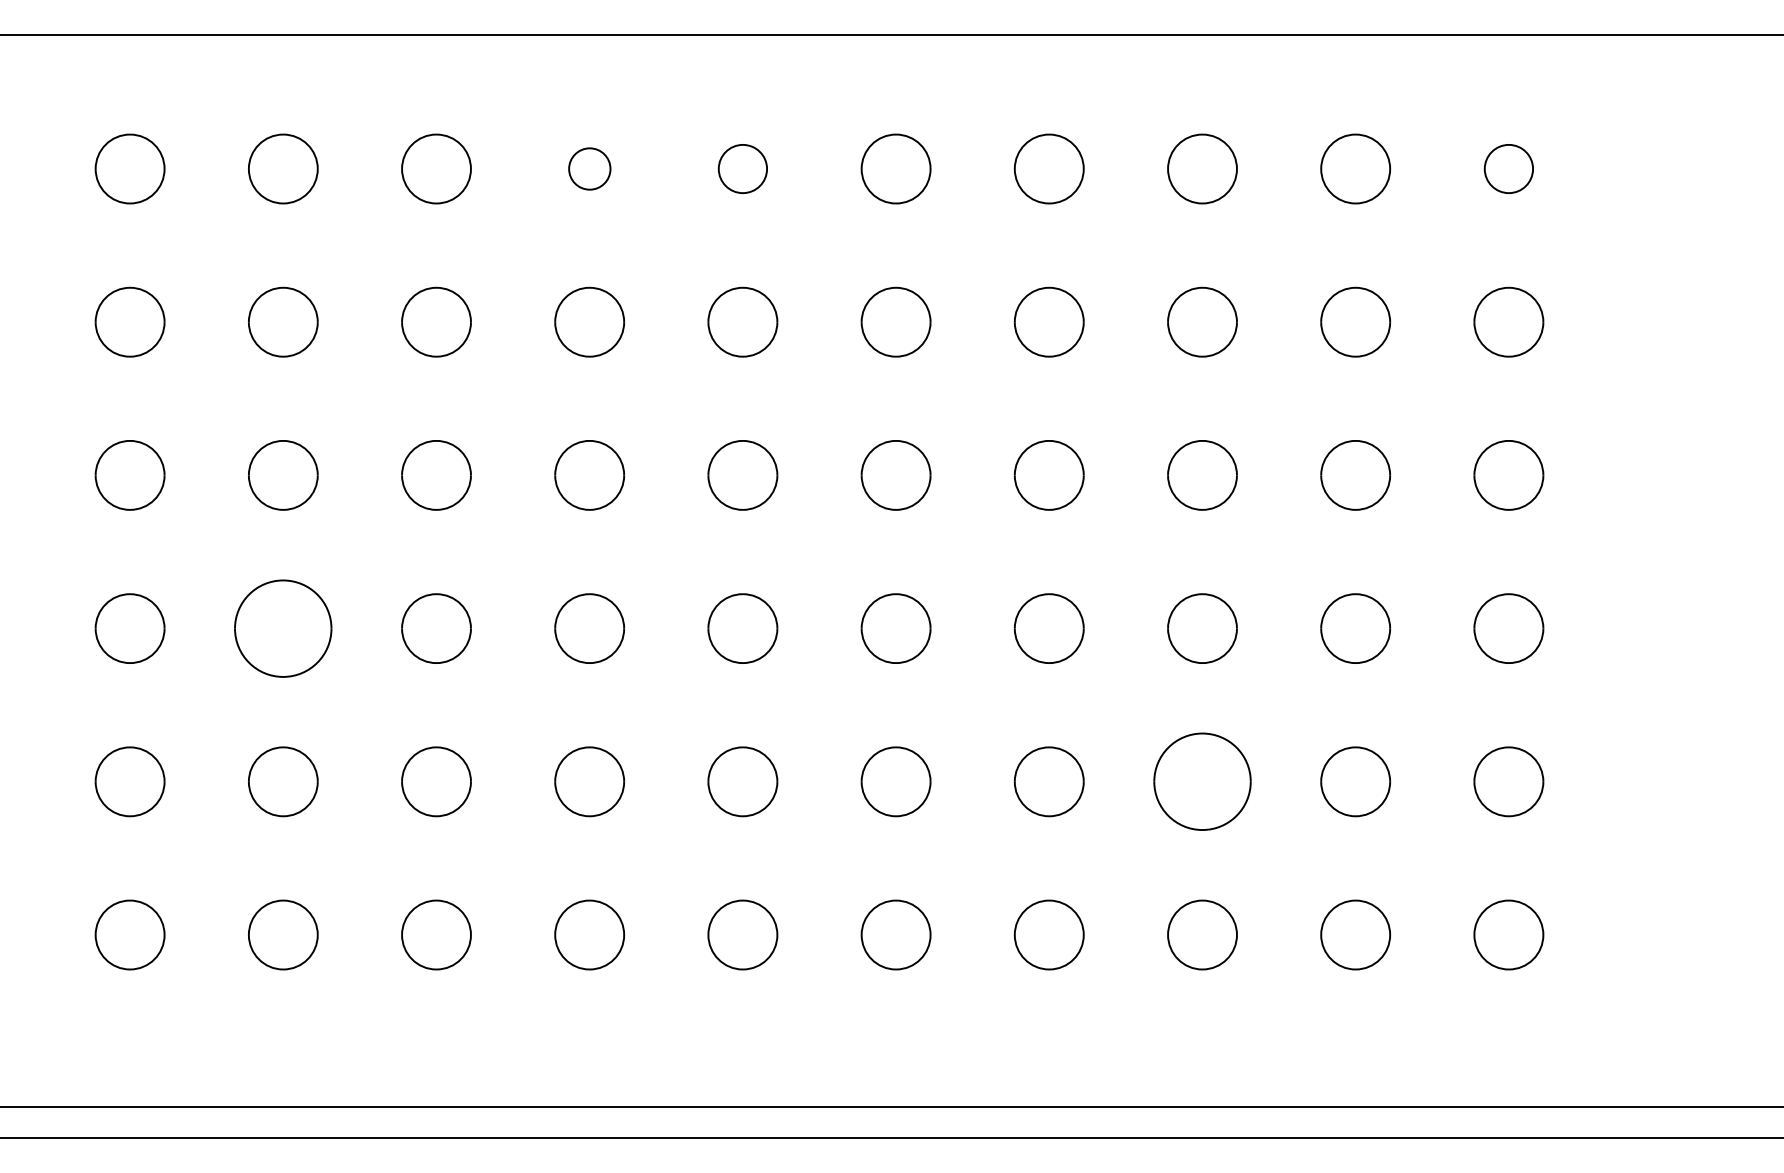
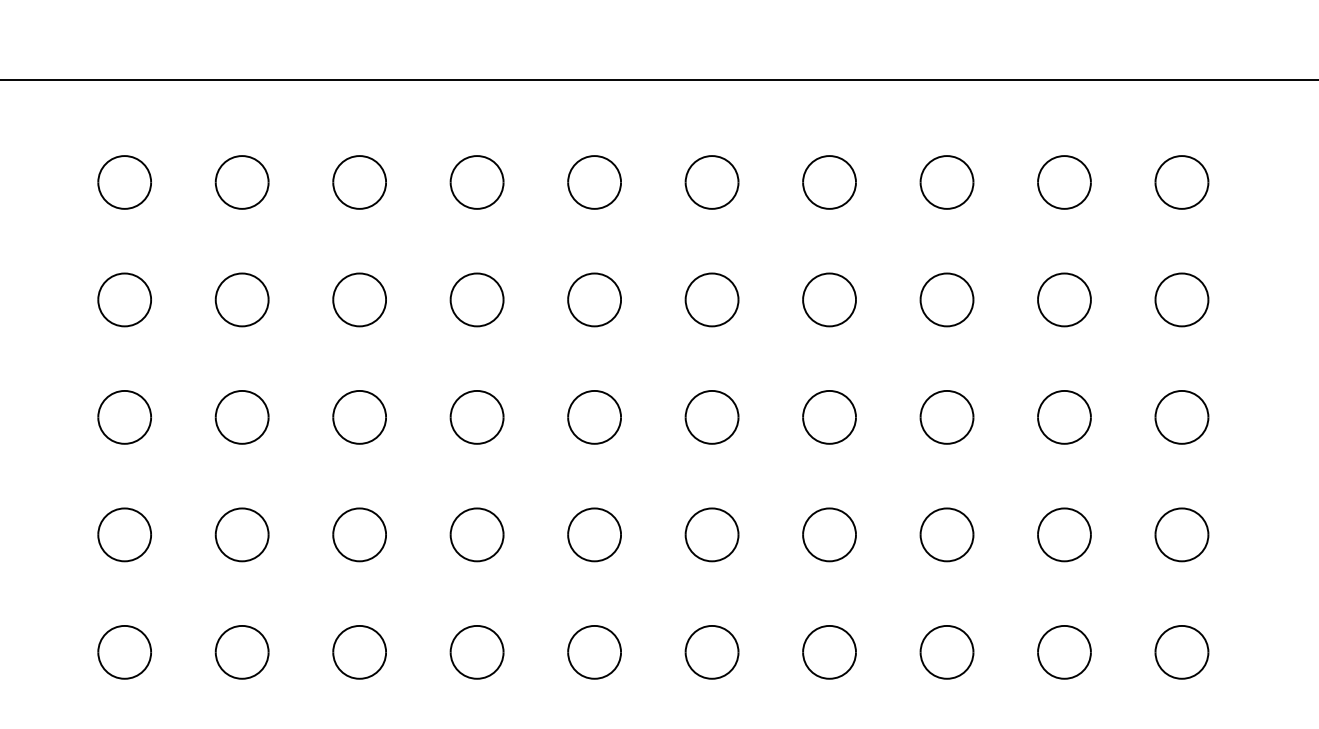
part: (589, 168) -> (476, 182), size x1.67
part: (742, 168) -> (594, 182), size x1.43
part: (1508, 168) -> (1181, 182), size x1.43
part: (283, 628) -> (242, 534), size x0.71
part: (1202, 781) -> (947, 652), size x0.71

